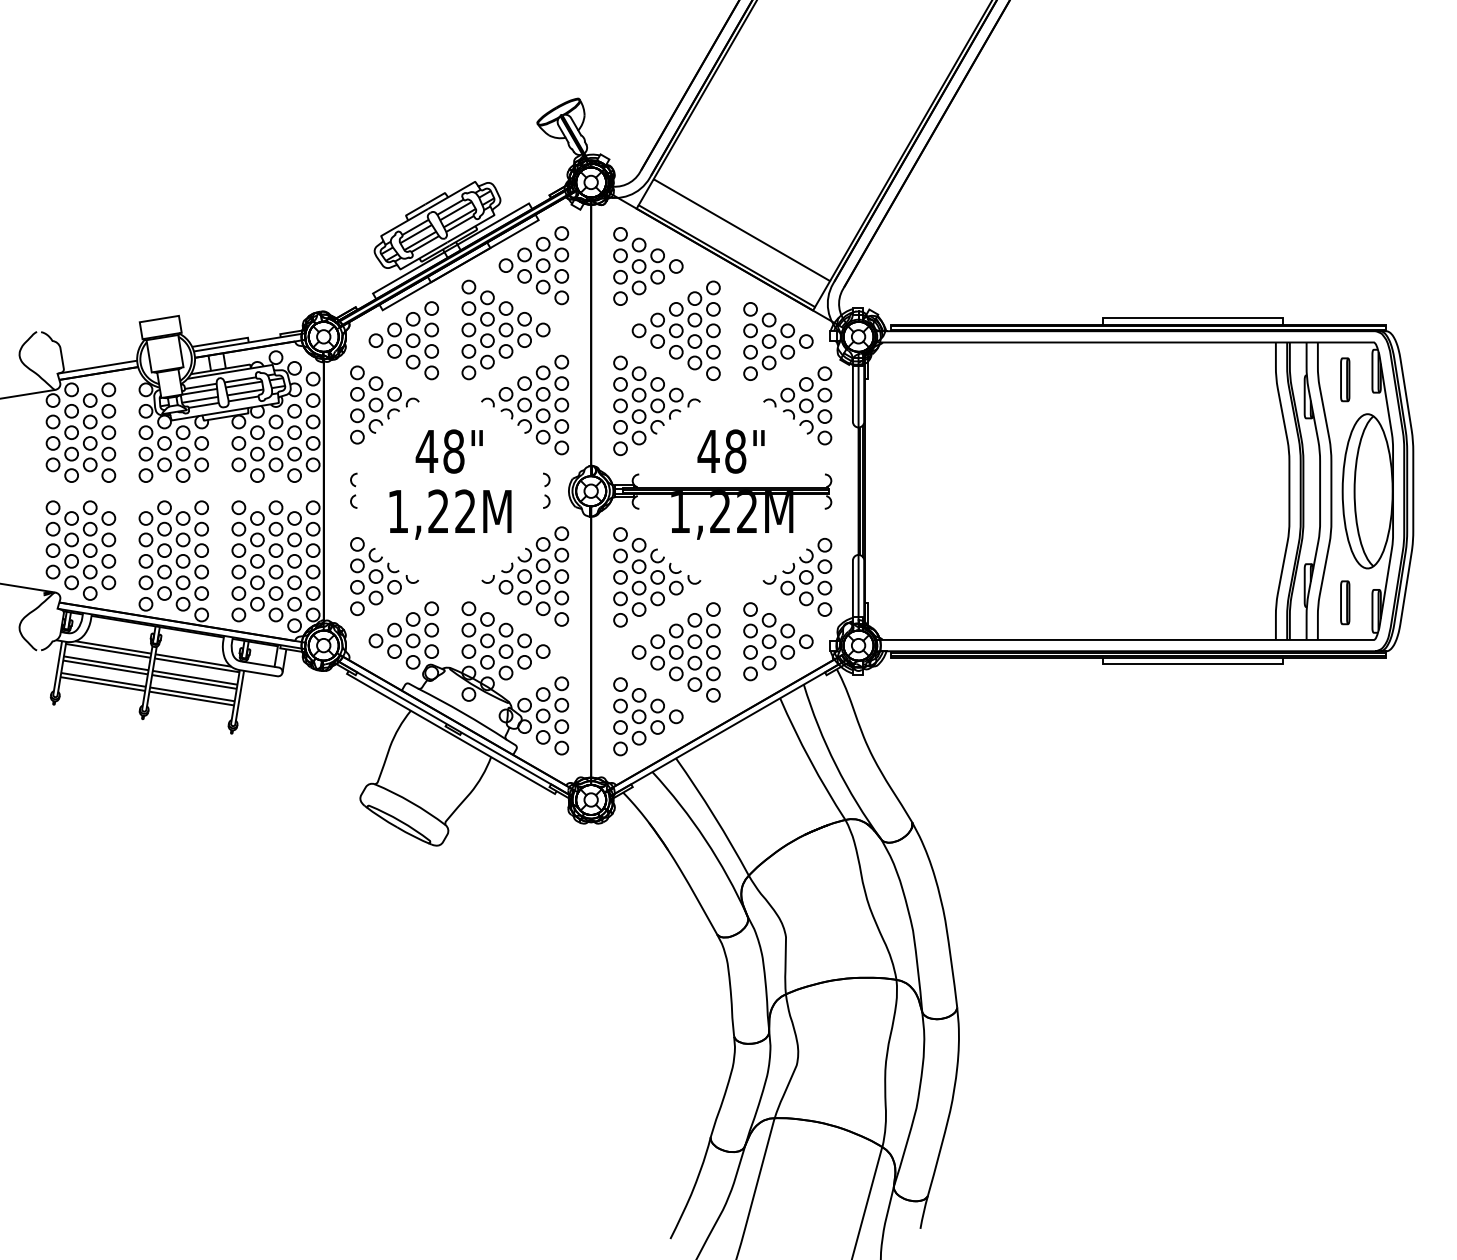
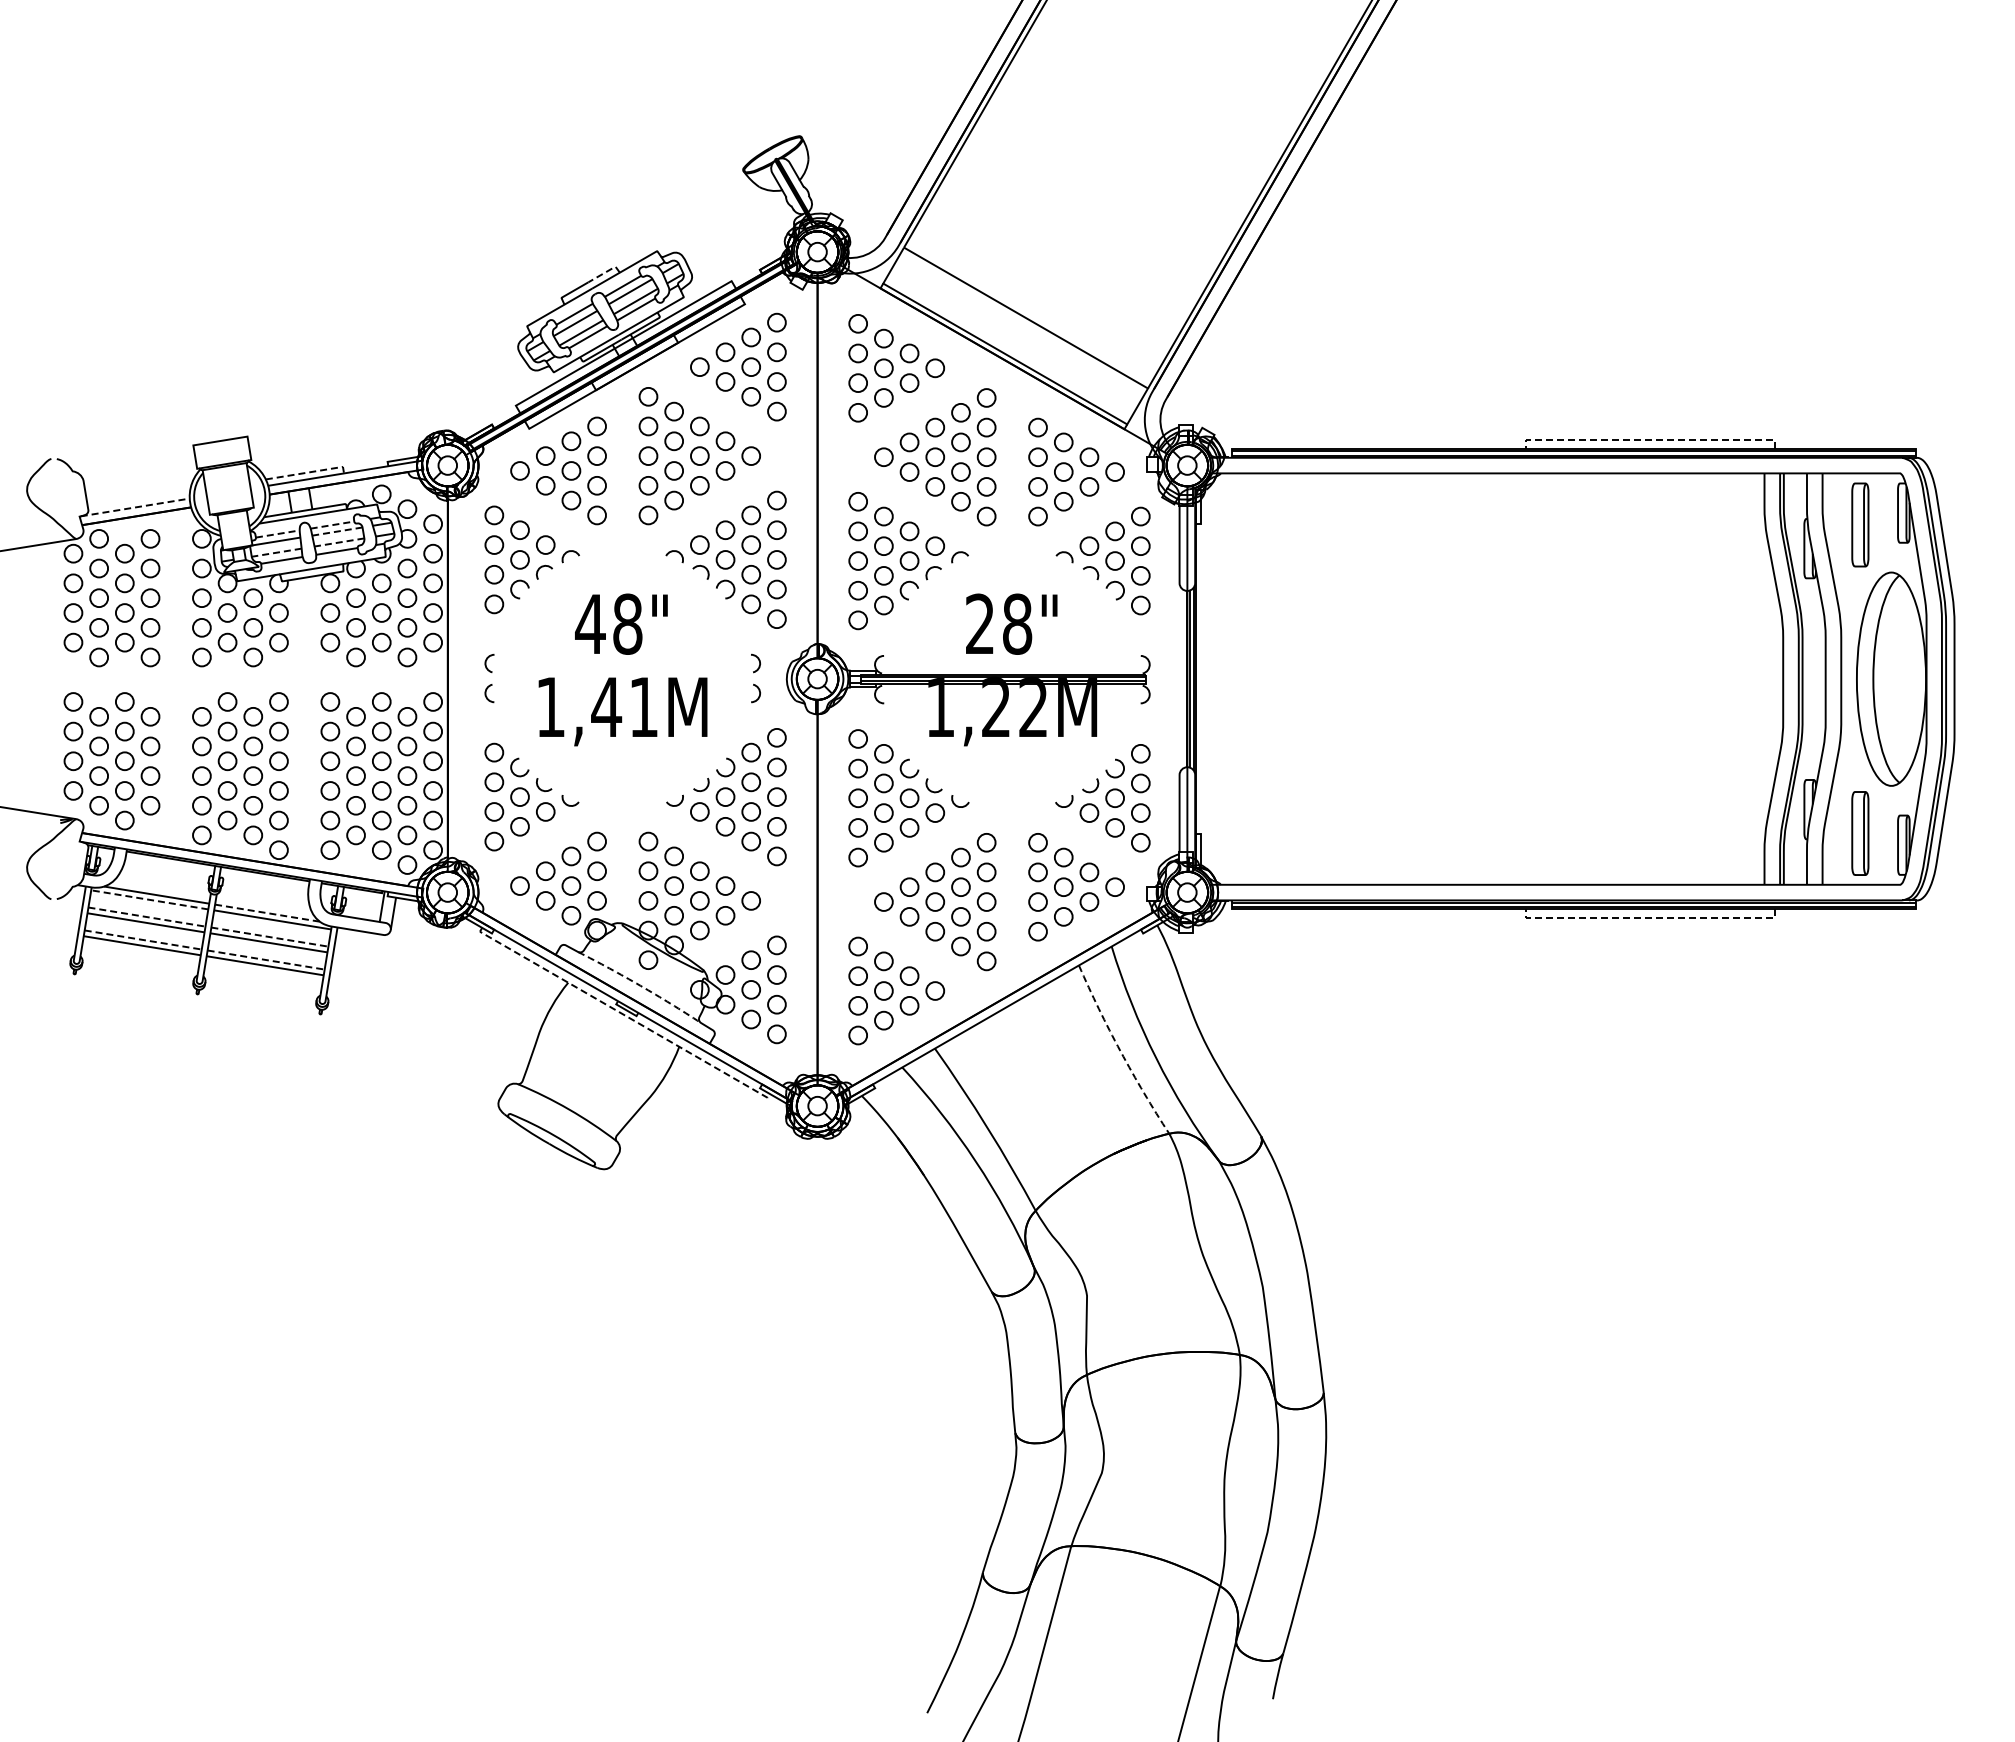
line: (437, 197) -> (605, 272), solid -> dashed
line: (1193, 318) -> (1650, 440), solid -> dashed
line: (223, 341) -> (308, 472), solid -> dashed
line: (97, 367) -> (135, 507), solid -> dashed
part: (1345, 379) -> (1860, 524), size x1.4
line: (240, 380) -> (332, 525), solid -> dashed
line: (243, 384) -> (336, 531), solid -> dashed
line: (201, 385) -> (278, 533), solid -> dashed
line: (244, 392) -> (338, 542), solid -> dashed
line: (199, 399) -> (276, 552), solid -> dashed
text: (708, 451) -> (979, 623), 48" -> 28"
text: (451, 511) -> (624, 706), 1,22M -> 1,41M
part: (1345, 602) -> (1860, 832), size x1.4
line: (108, 650) -> (149, 899), solid -> dashed
line: (193, 660) -> (267, 913), solid -> dashed
line: (106, 663) -> (147, 917), solid -> dashed
line: (1193, 664) -> (1650, 918), solid -> dashed
line: (195, 678) -> (270, 937), solid -> dashed
line: (103, 680) -> (143, 940), solid -> dashed
line: (192, 694) -> (266, 960), solid -> dashed
line: (463, 712) -> (640, 985), solid -> dashed
line: (451, 734) -> (624, 1015), solid -> dashed
line: (810, 760) -> (1120, 1051), solid -> dashed

